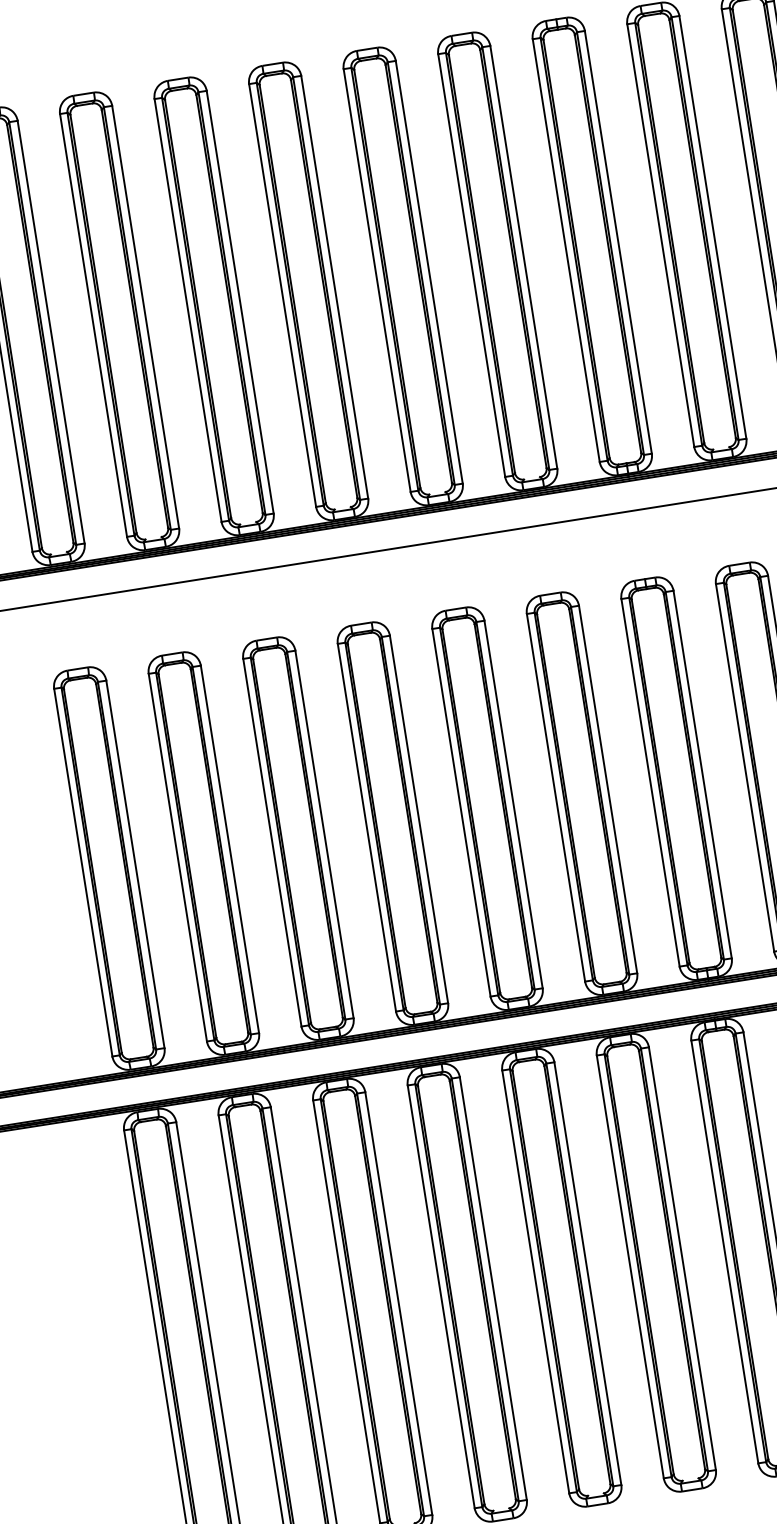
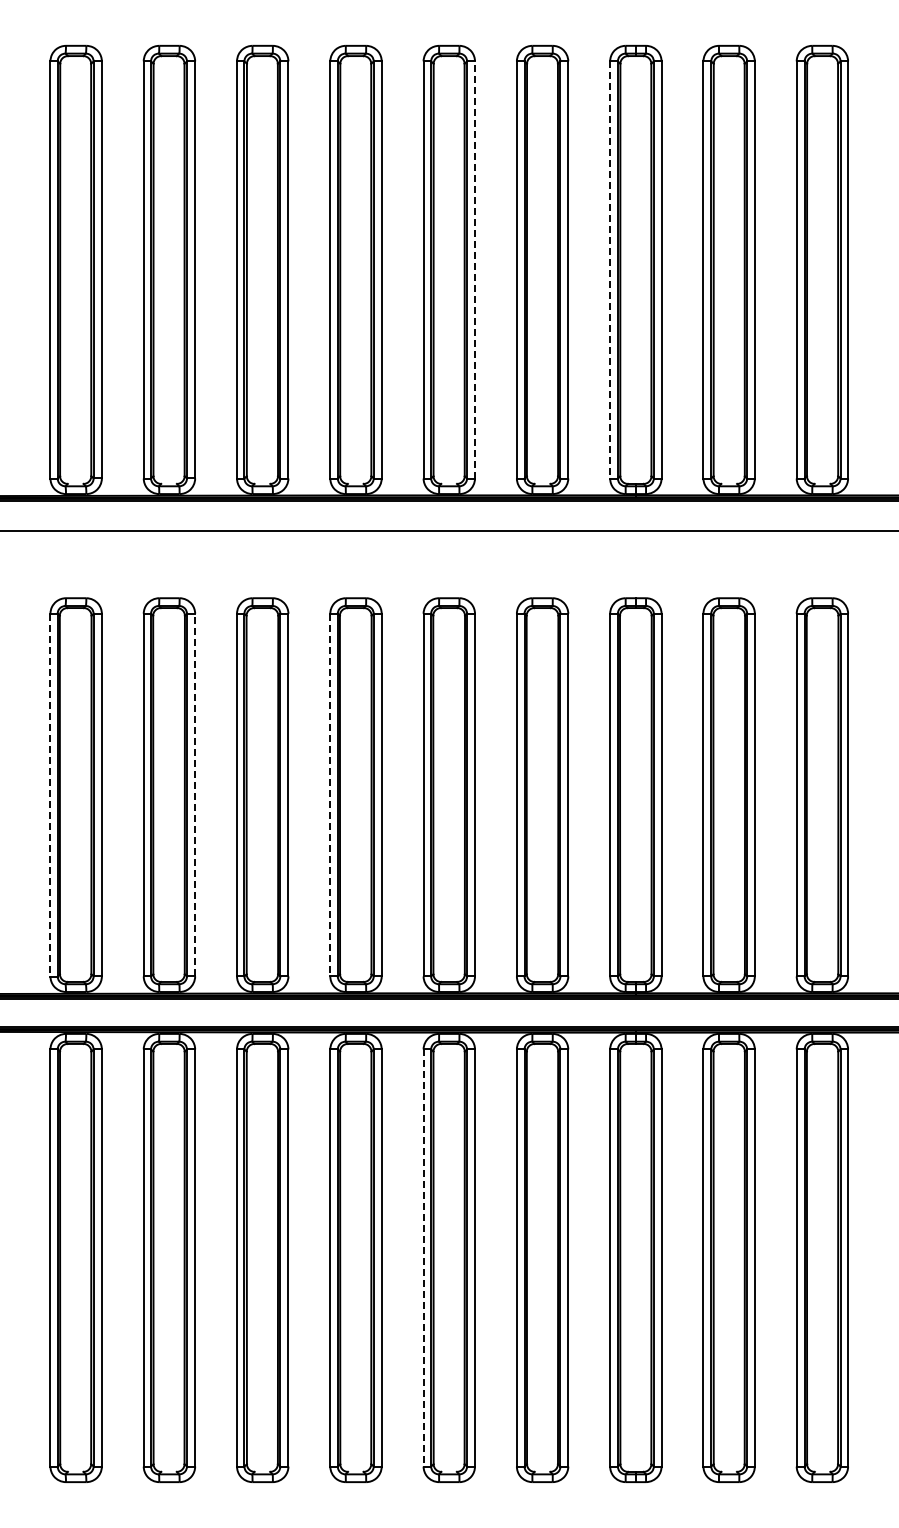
line: (566, 250) -> (610, 269), solid -> dashed
line: (429, 271) -> (475, 269), solid -> dashed
line: (367, 828) -> (330, 795), solid -> dashed
line: (230, 848) -> (195, 794), solid -> dashed
line: (83, 873) -> (50, 795), solid -> dashed
line: (535, 1282) -> (423, 1258), solid -> dashed

